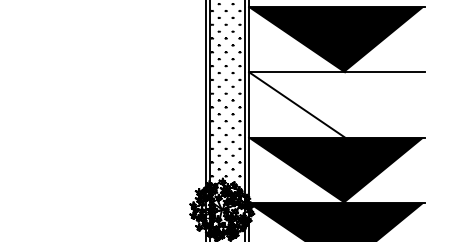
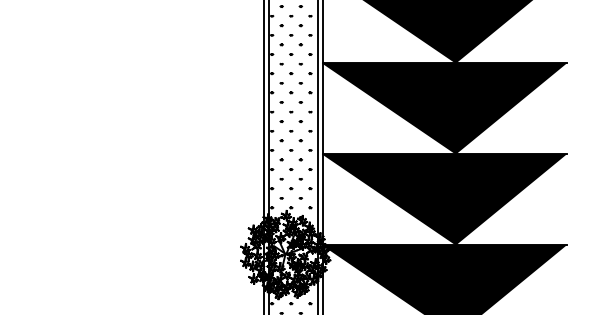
fill: (336, 104) -> (444, 107), added

